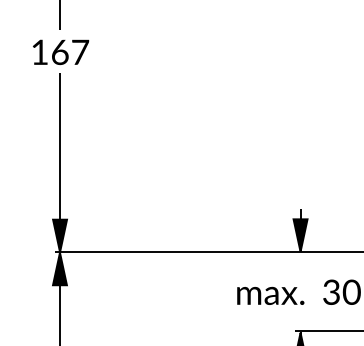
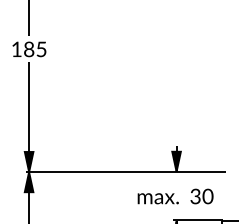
text: (70, 52) -> (35, 49), 167 -> 185

